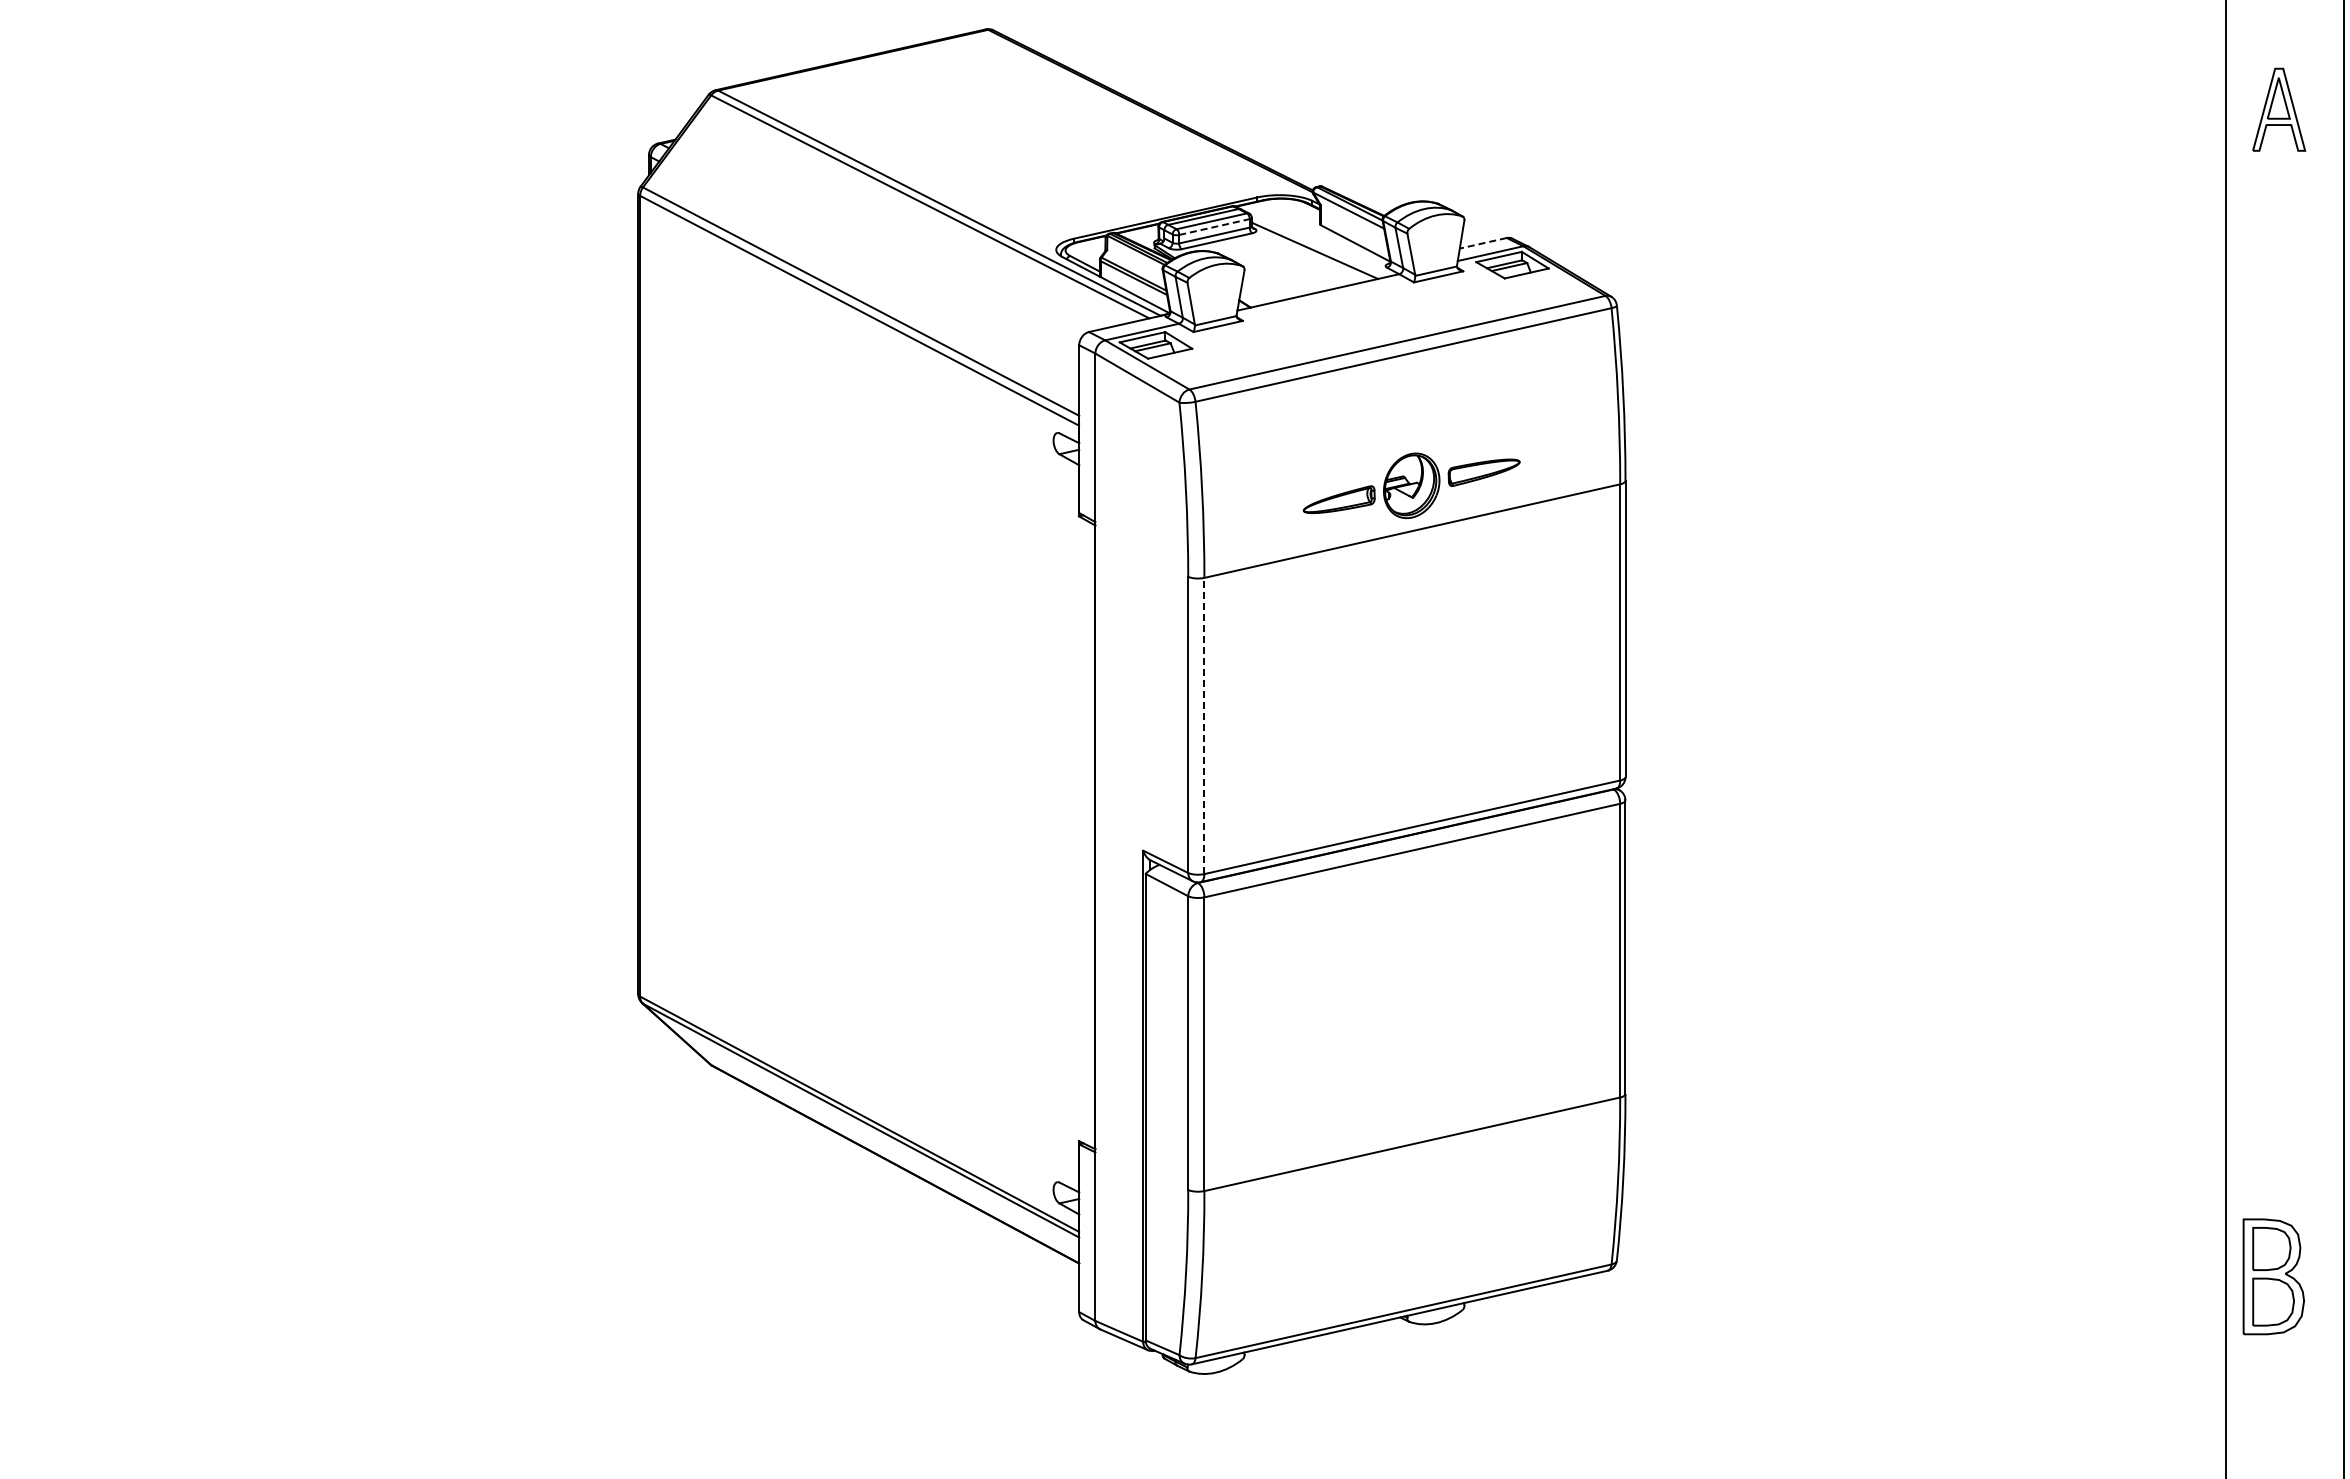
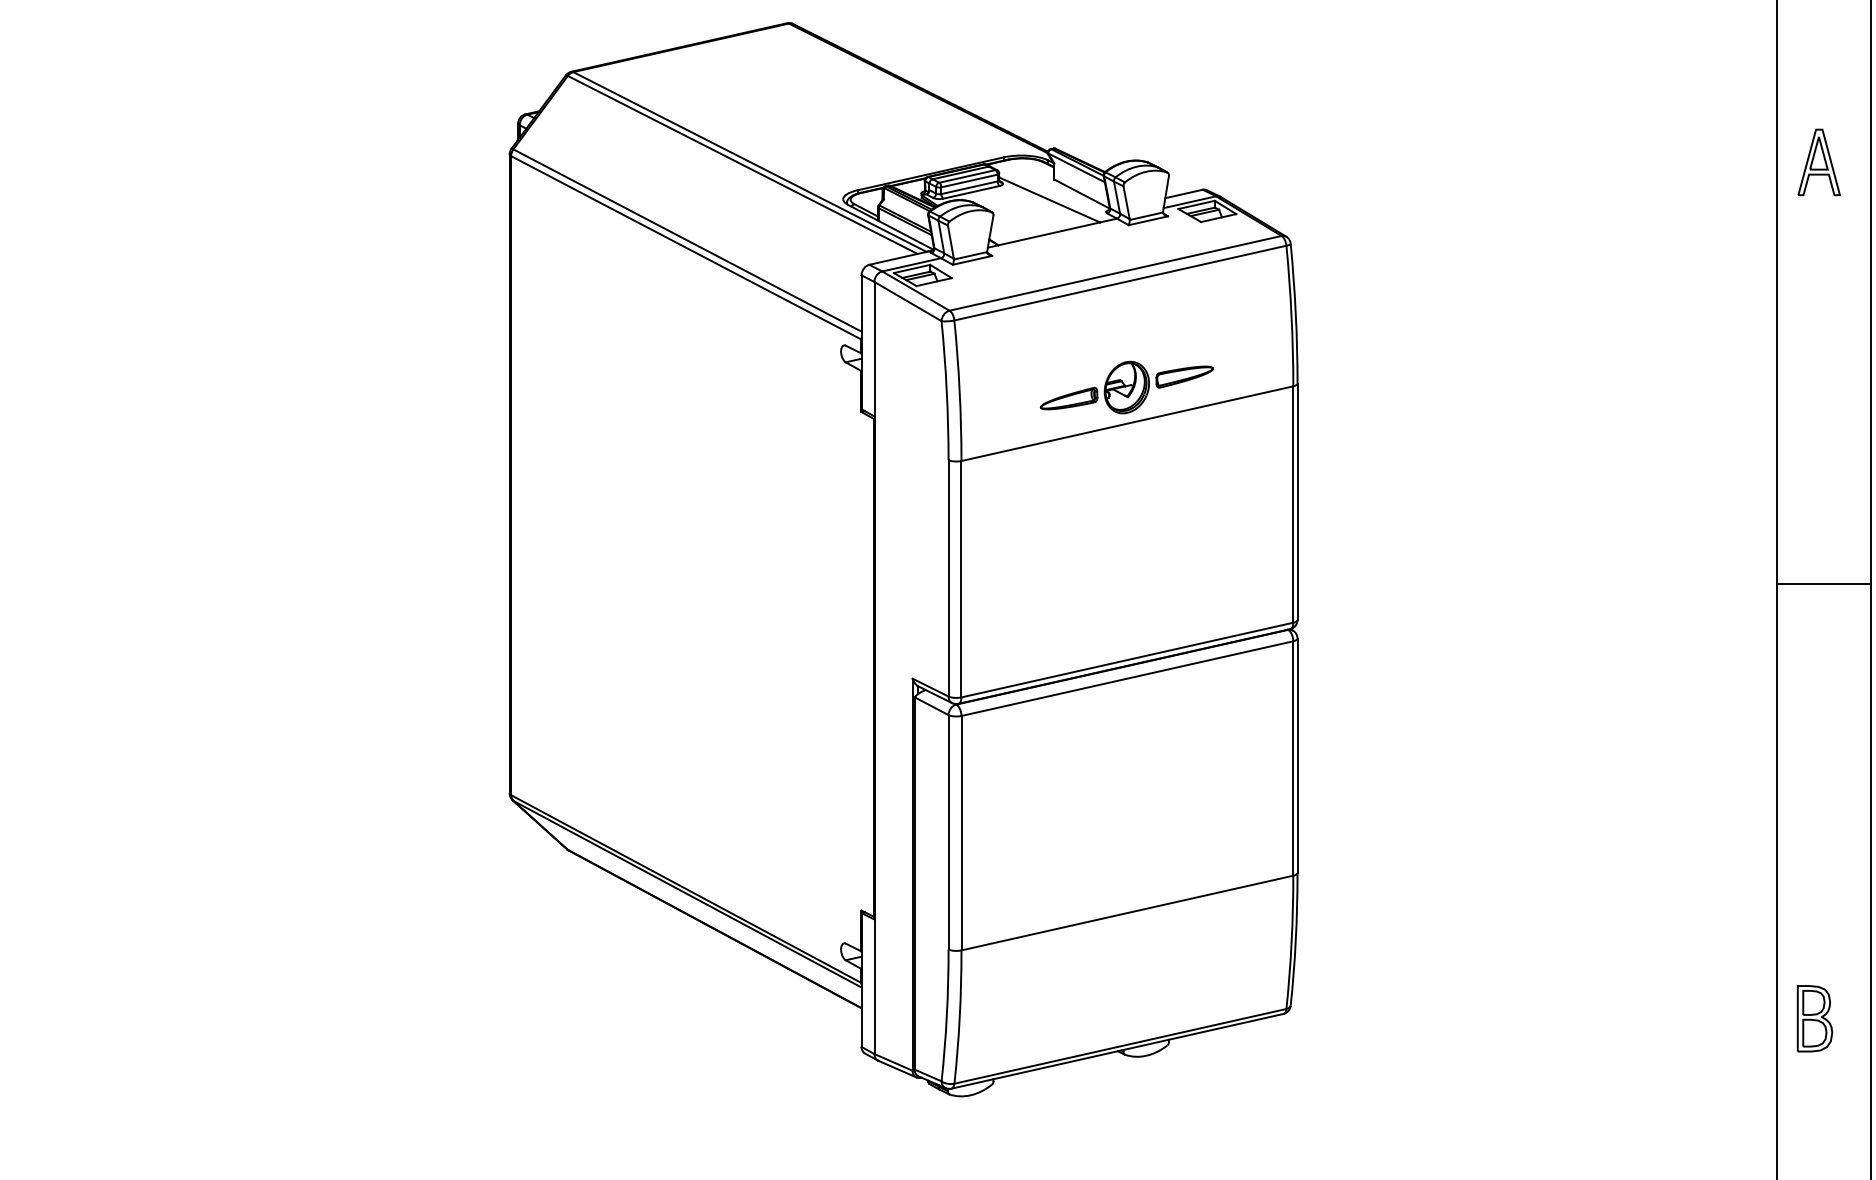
part: (2279, 109) -> (1819, 162), moved
line: (1214, 226) -> (969, 180), dashed -> solid
line: (1482, 243) -> (1183, 194), dashed -> solid
line: (1204, 725) -> (961, 578), dashed -> solid
line: (2284, 731) -> (1823, 583), added
part: (2273, 1276) -> (1814, 1018), size x0.71

